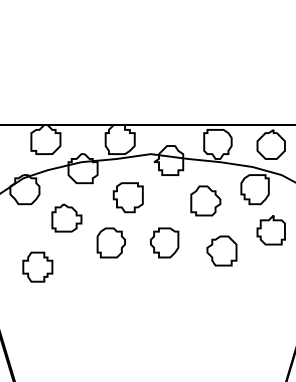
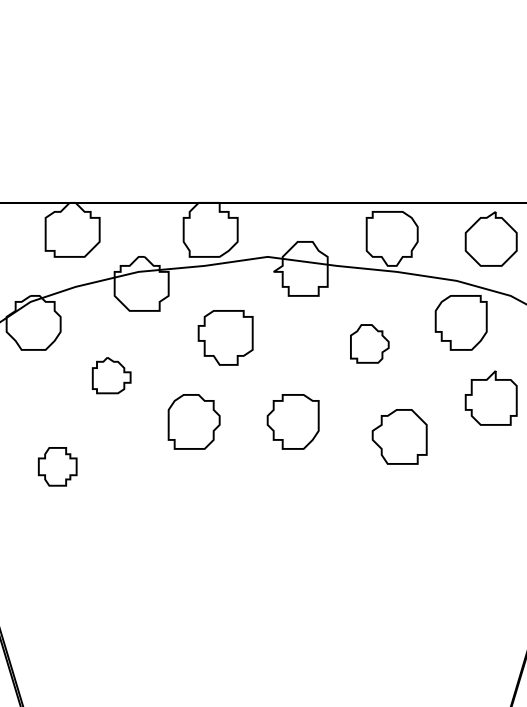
part: (205, 200) -> (369, 343), size x0.7
part: (66, 217) -> (110, 374), size x0.7
part: (37, 266) -> (57, 465), size x0.7

